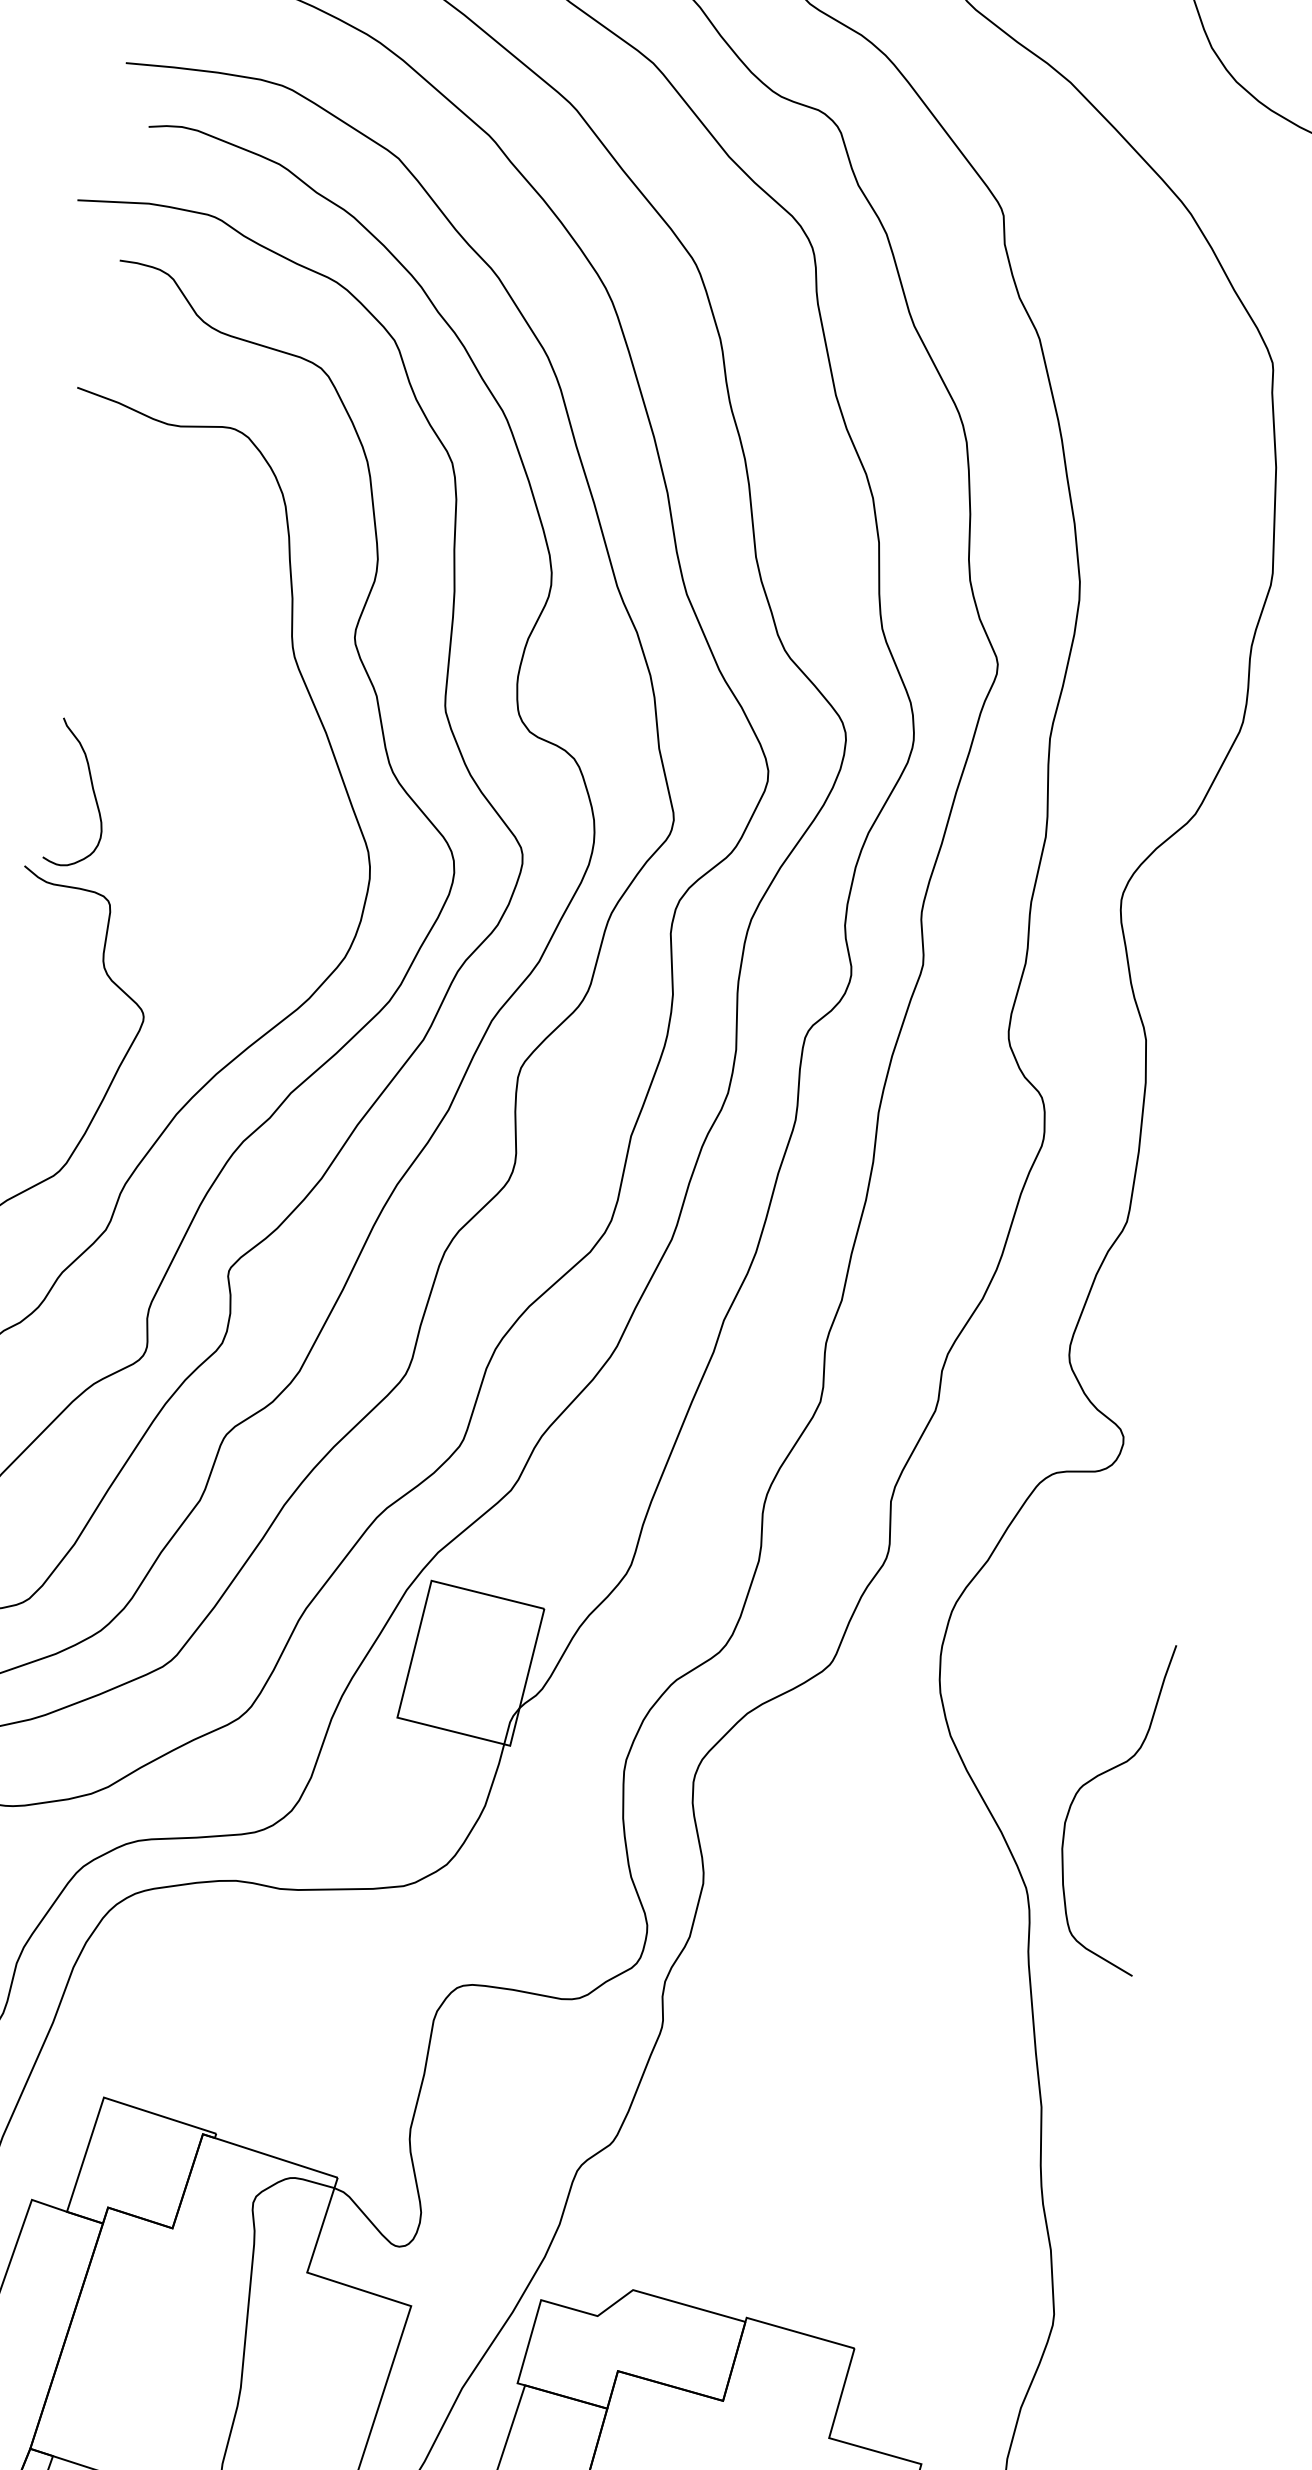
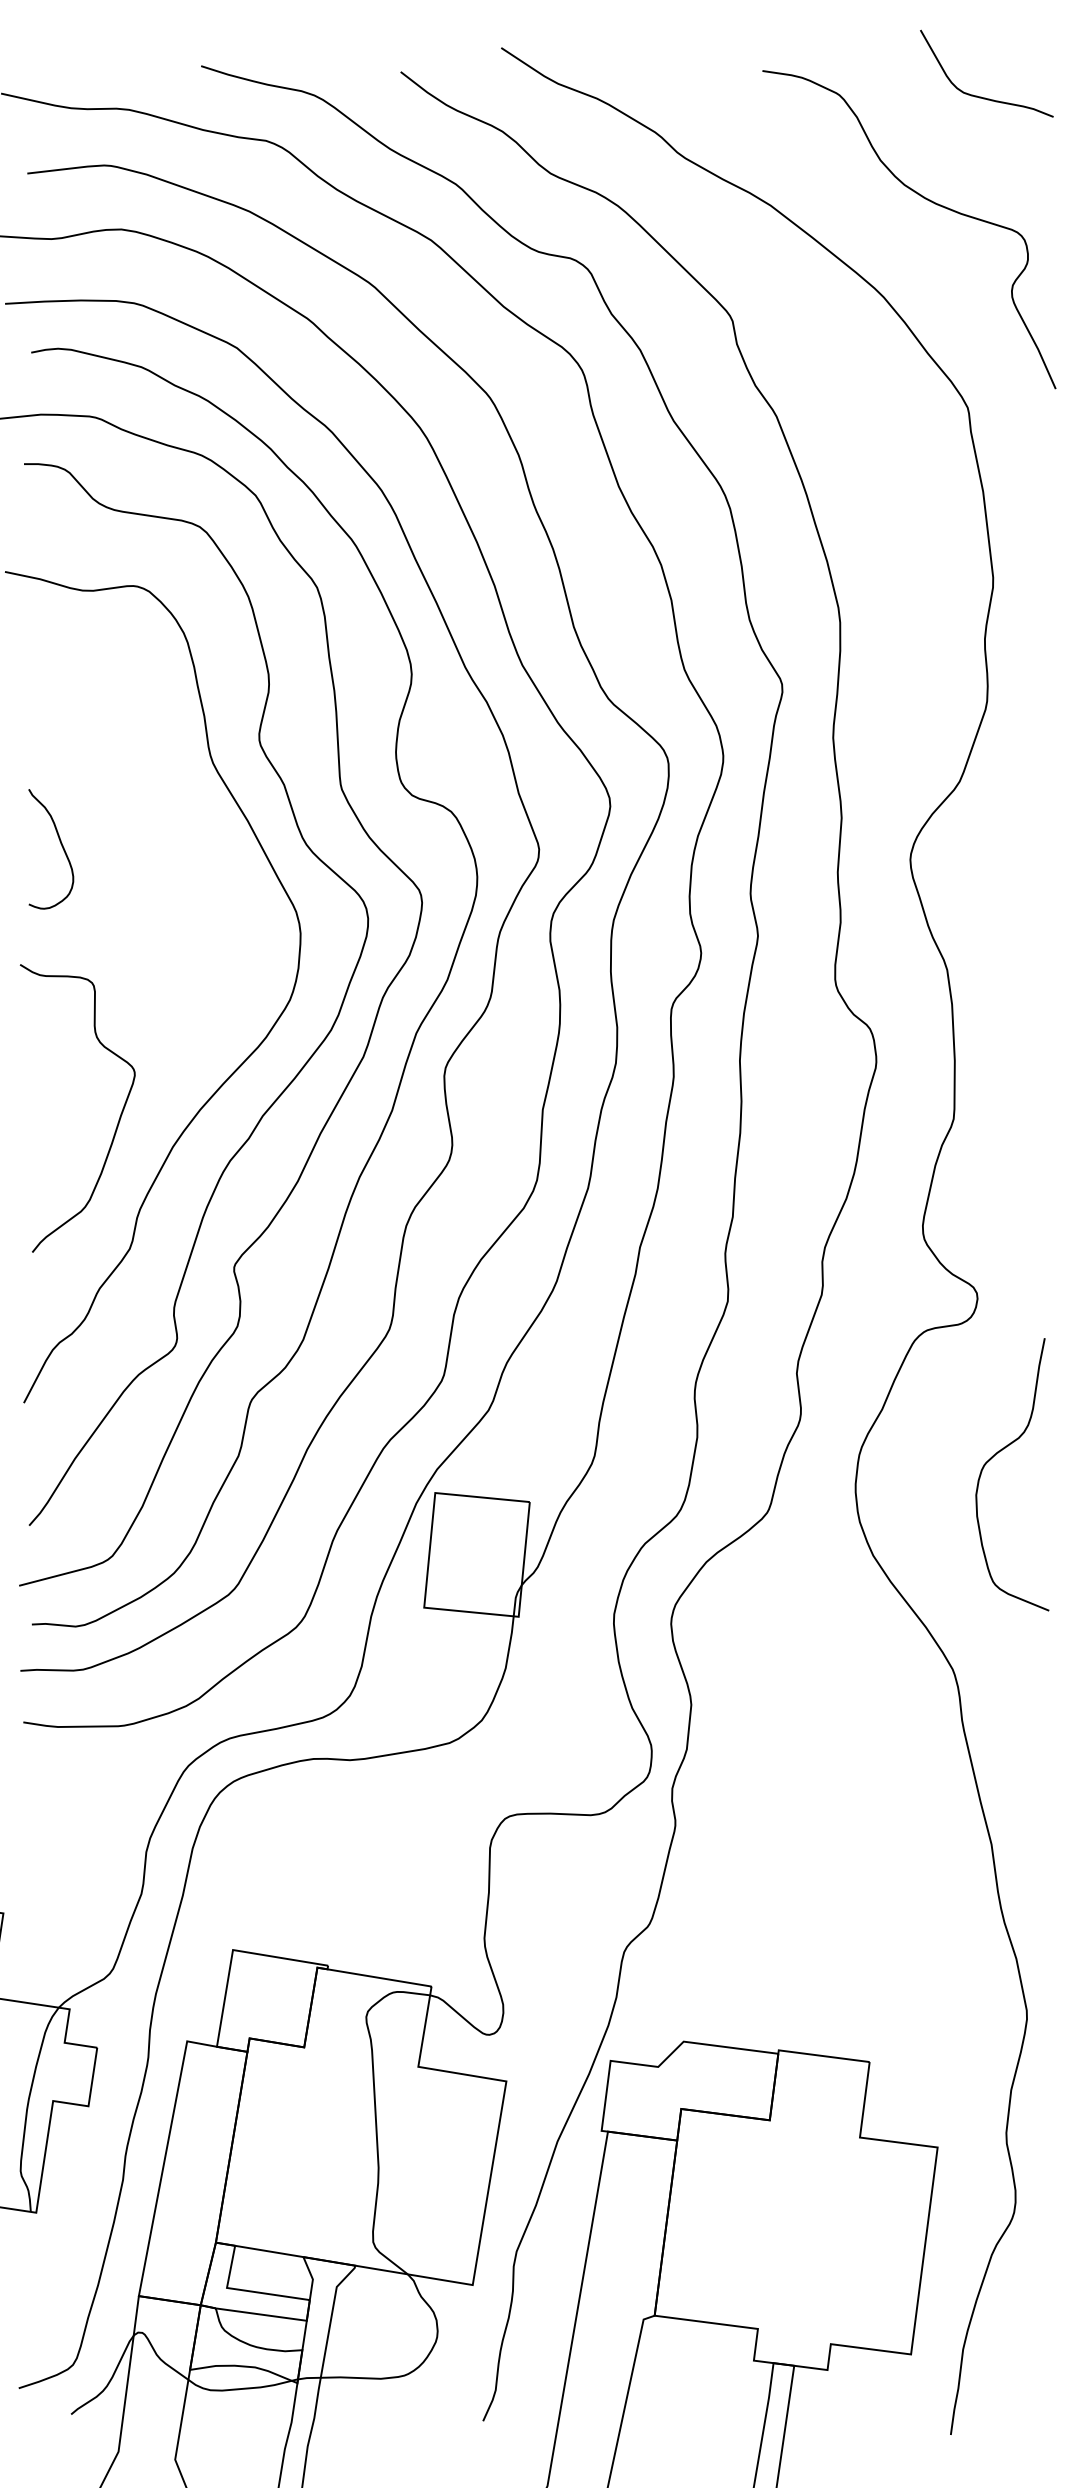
curve: (91, 790) -> (60, 844), moved
curve: (1099, 1776) -> (998, 1453), moved

